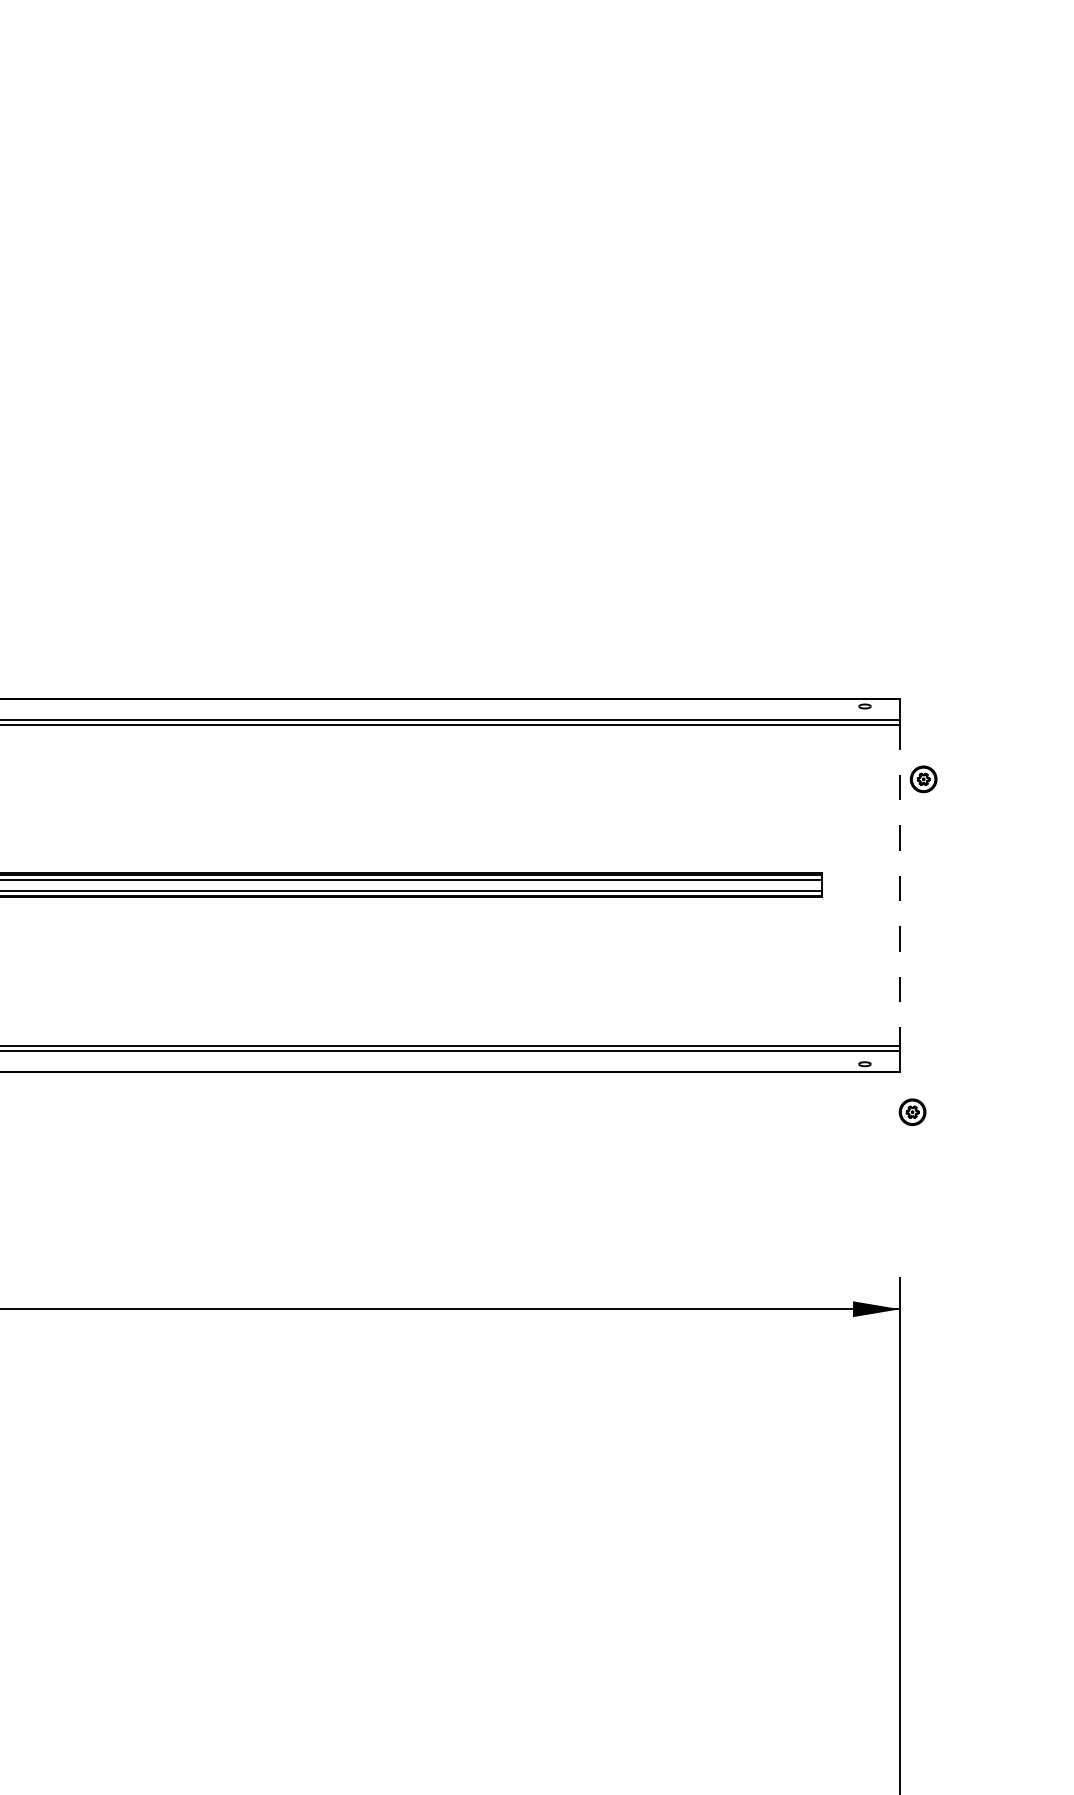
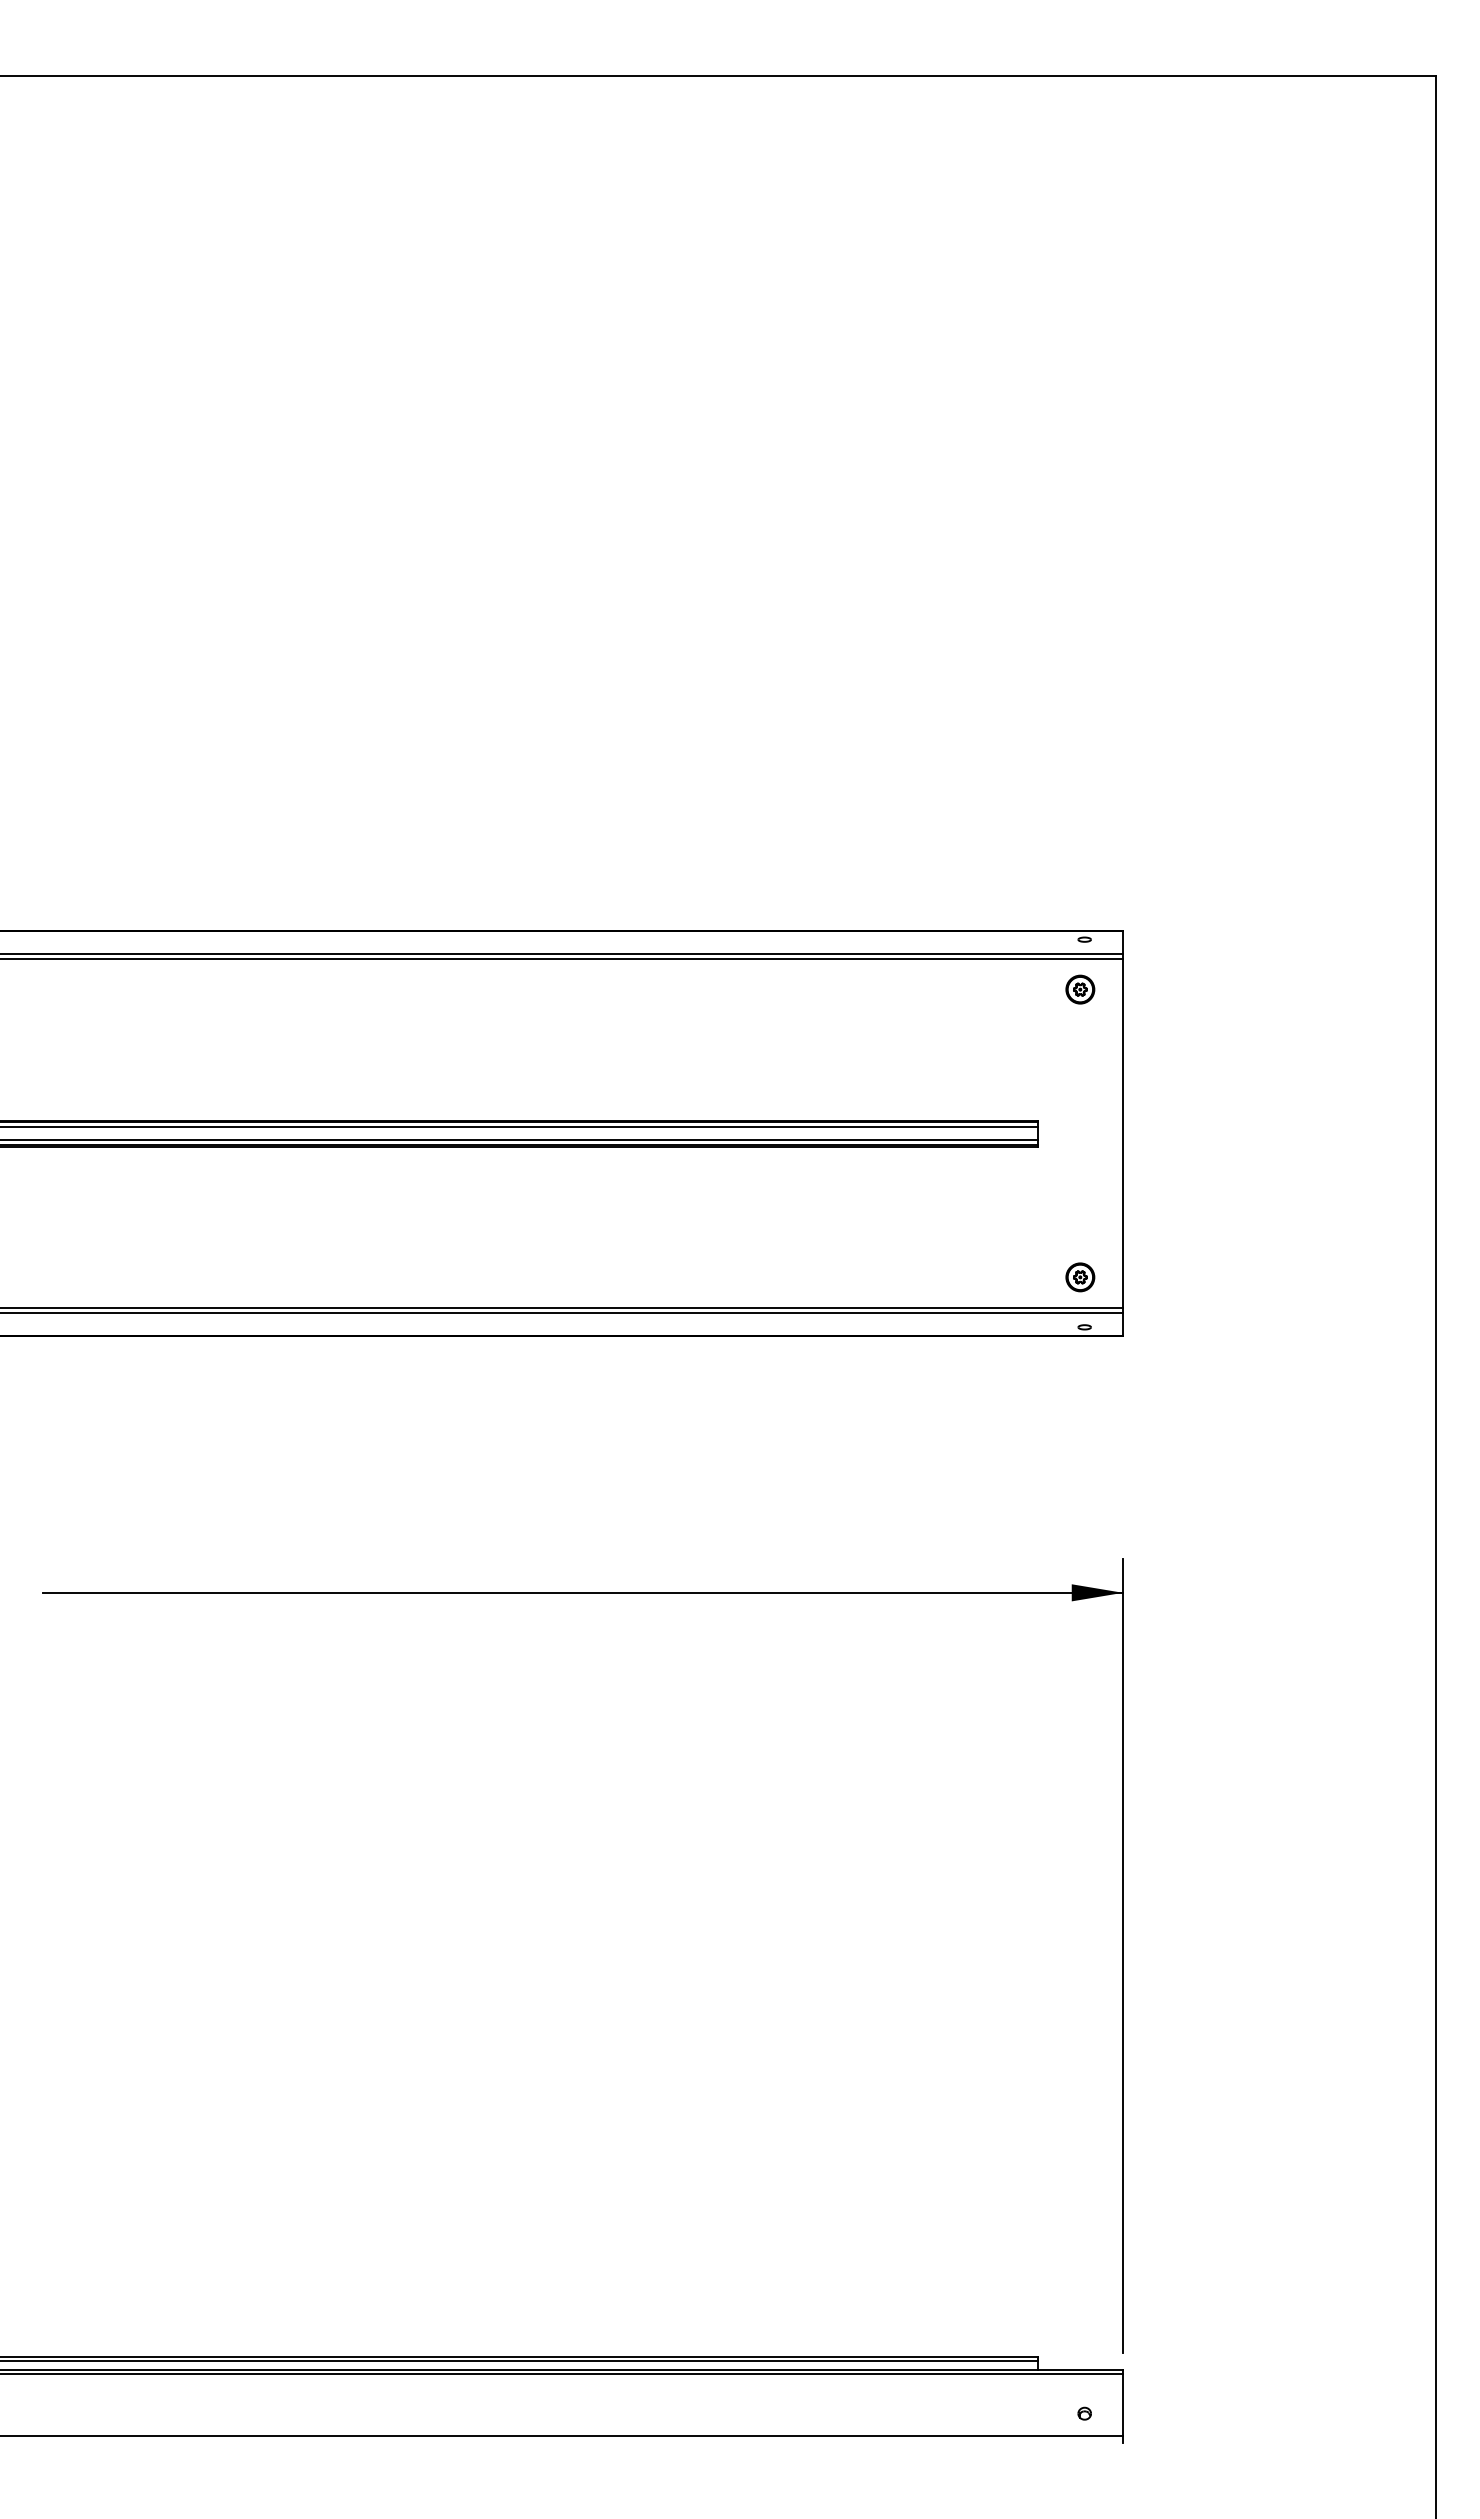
part: (923, 779) -> (1080, 989), moved
line: (900, 886) -> (1123, 1134), dashed -> solid
part: (912, 1112) -> (1080, 1277), moved

